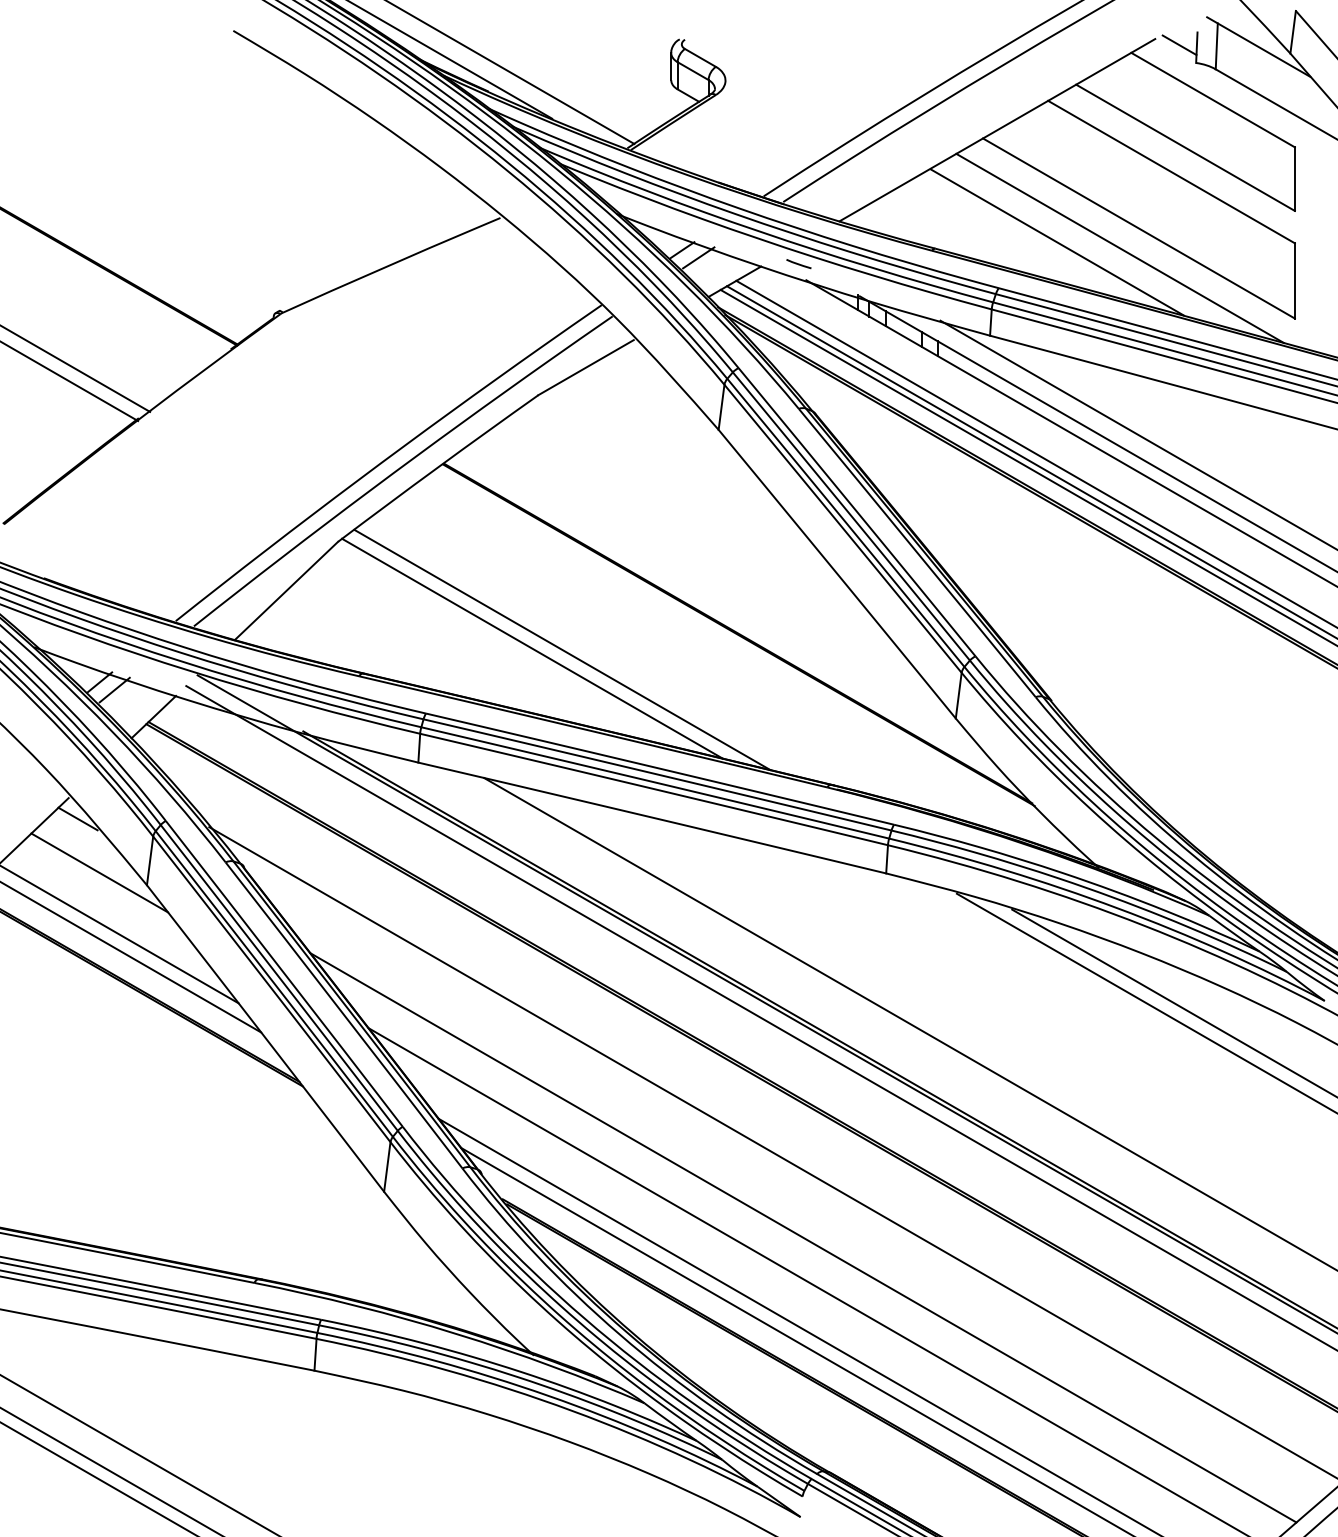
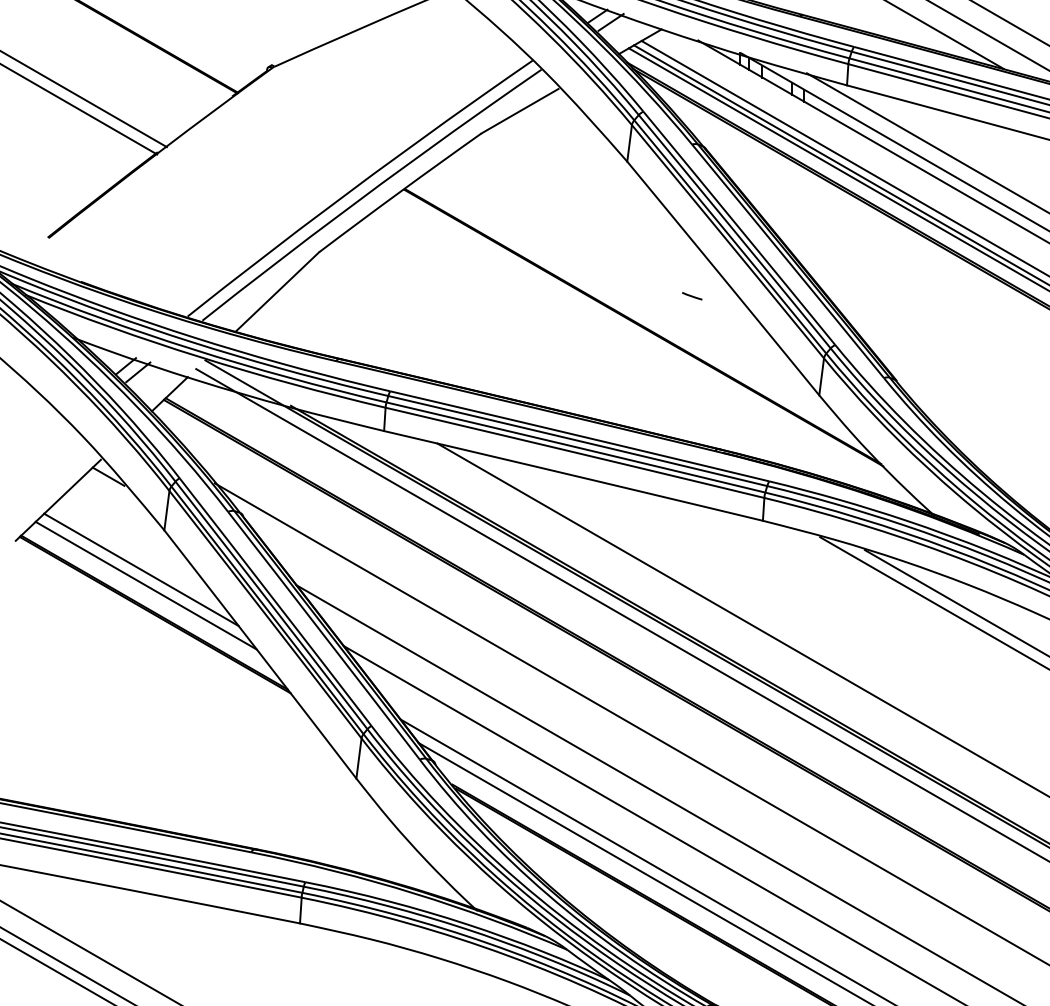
line: (798, 264) -> (691, 296), moved
line: (532, 648) -> (476, 338), removed
line: (562, 649) -> (500, 339), removed
line: (99, 872) -> (125, 520), removed

